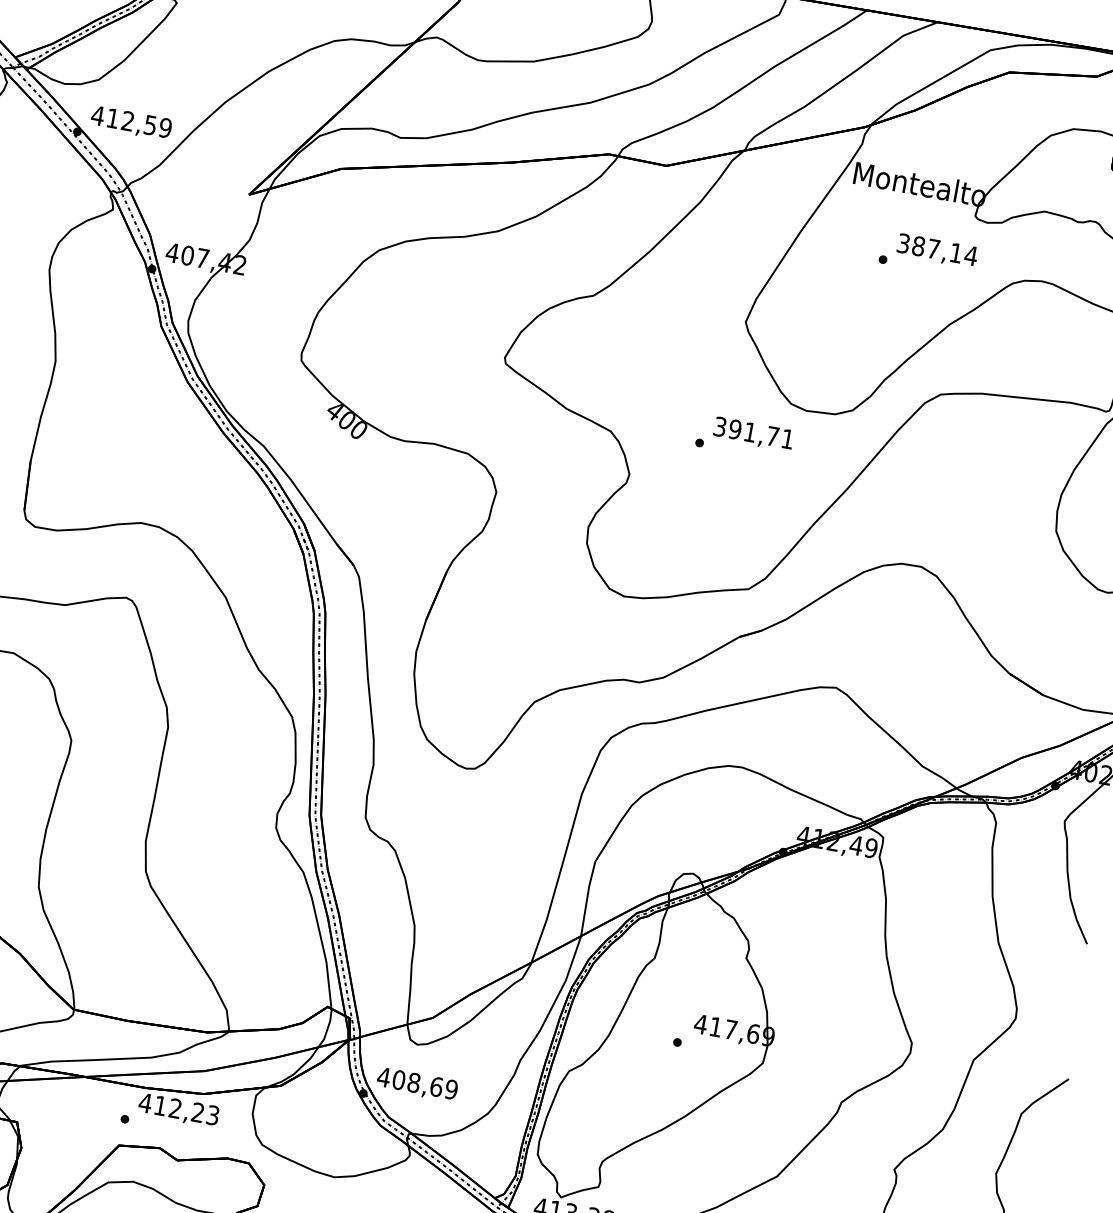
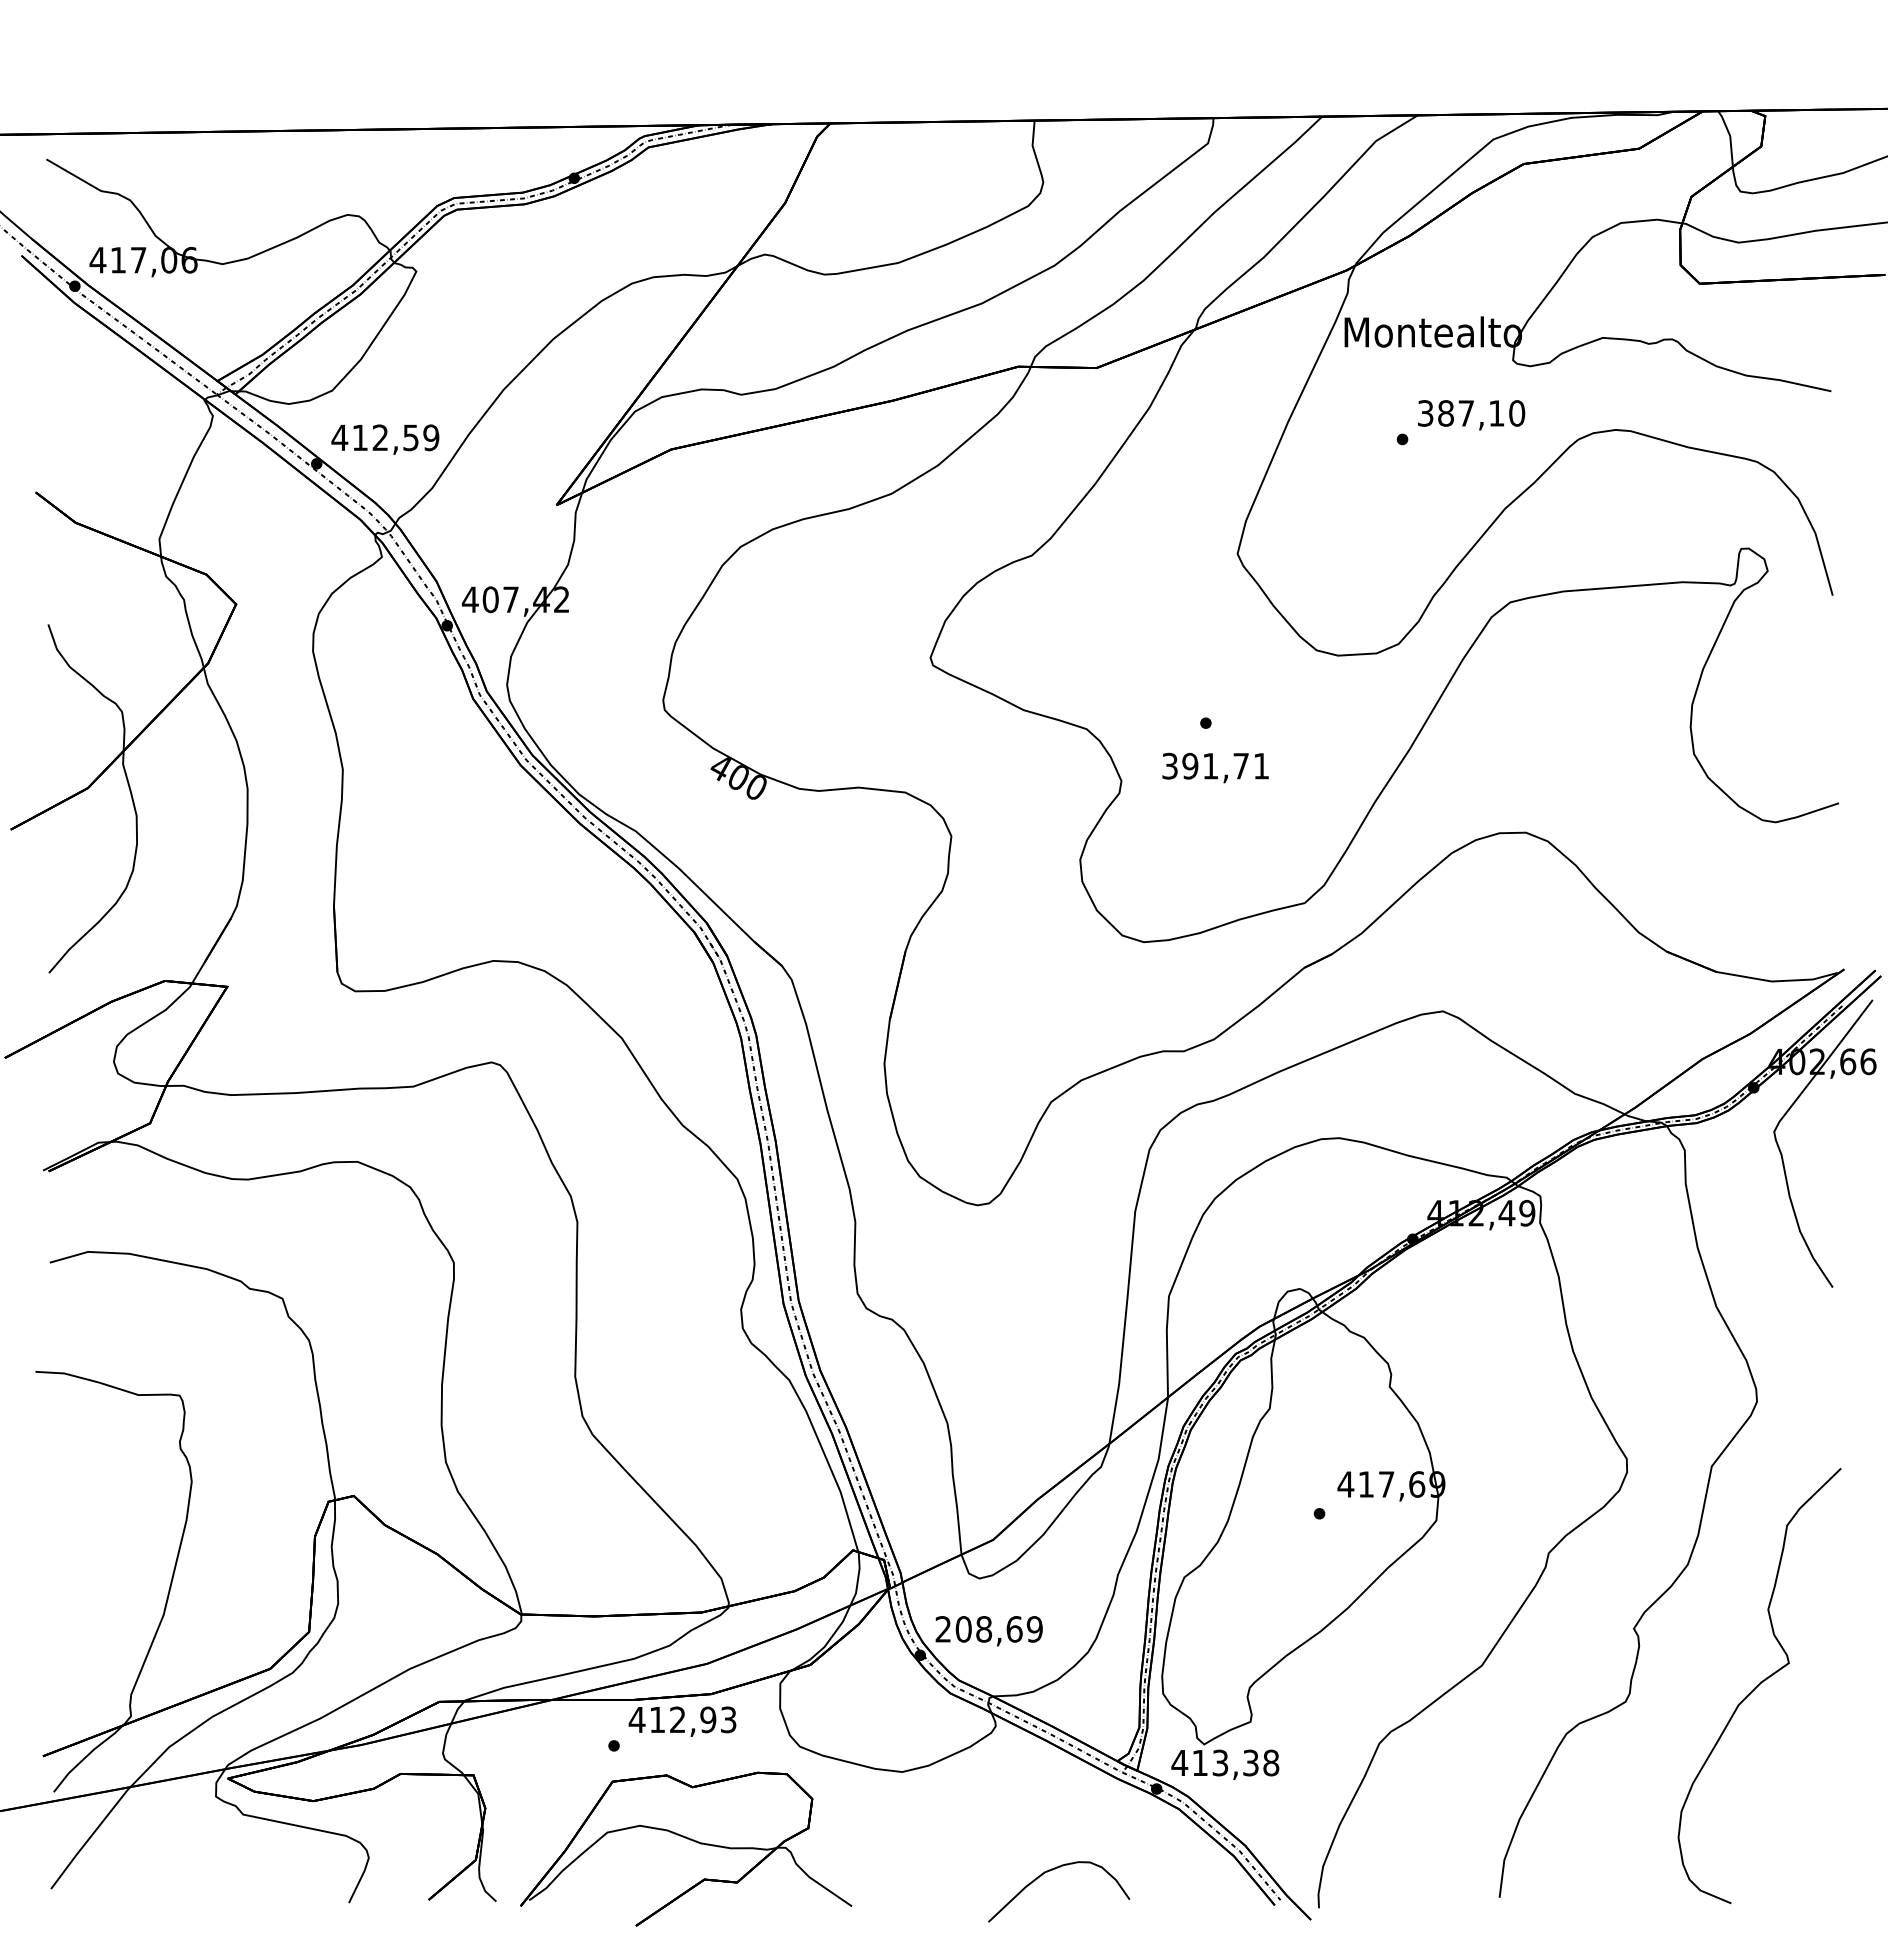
text: (970, 255) -> (1516, 413), 387,14 -> 387,10
text: (753, 433) -> (1215, 767), moved
text: (384, 1077) -> (943, 1629), 408,69 -> 208,69
text: (198, 1112) -> (708, 1719), 412,23 -> 412,93

